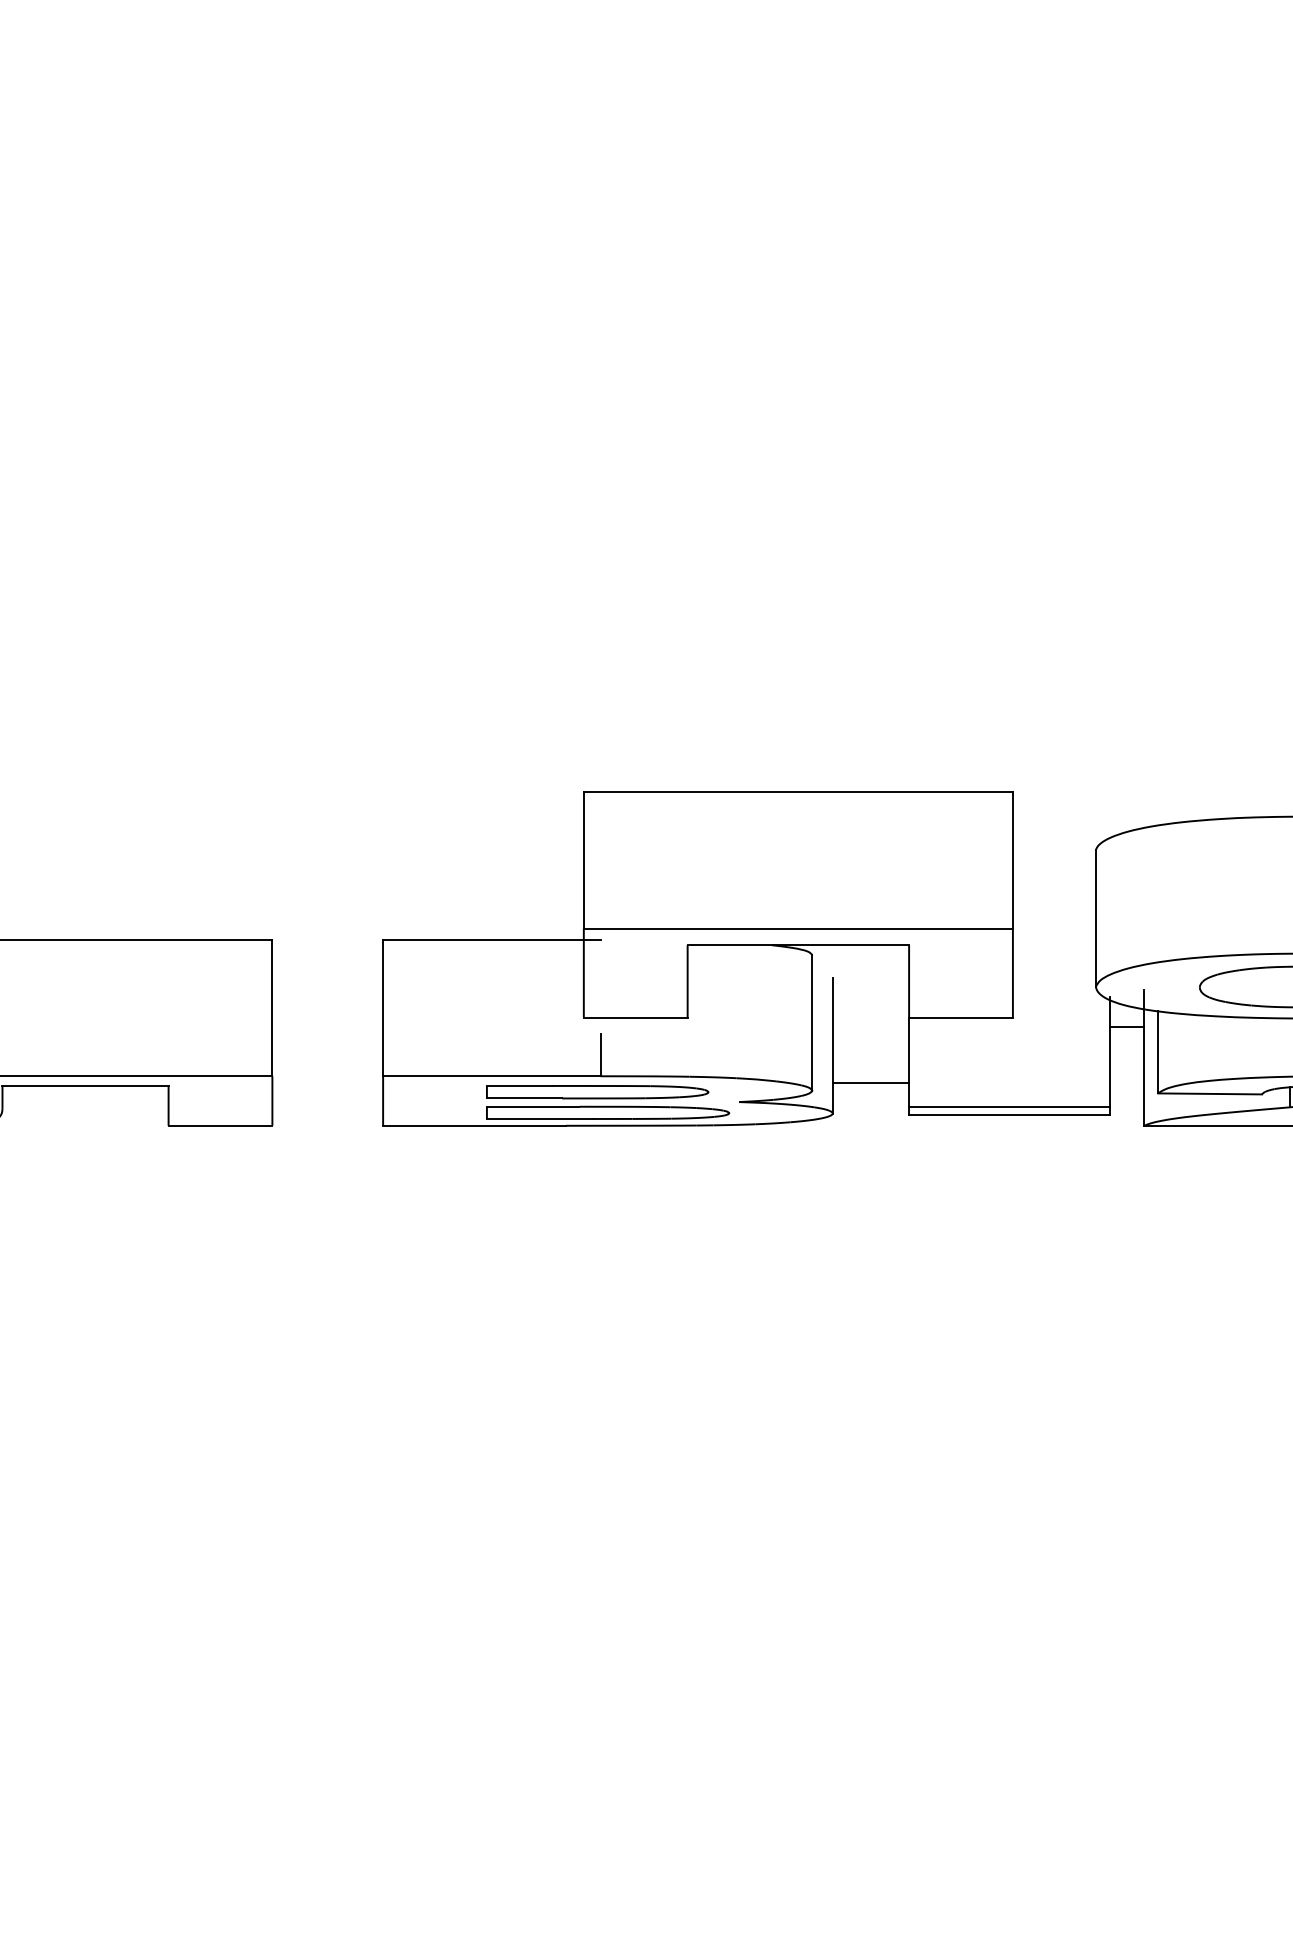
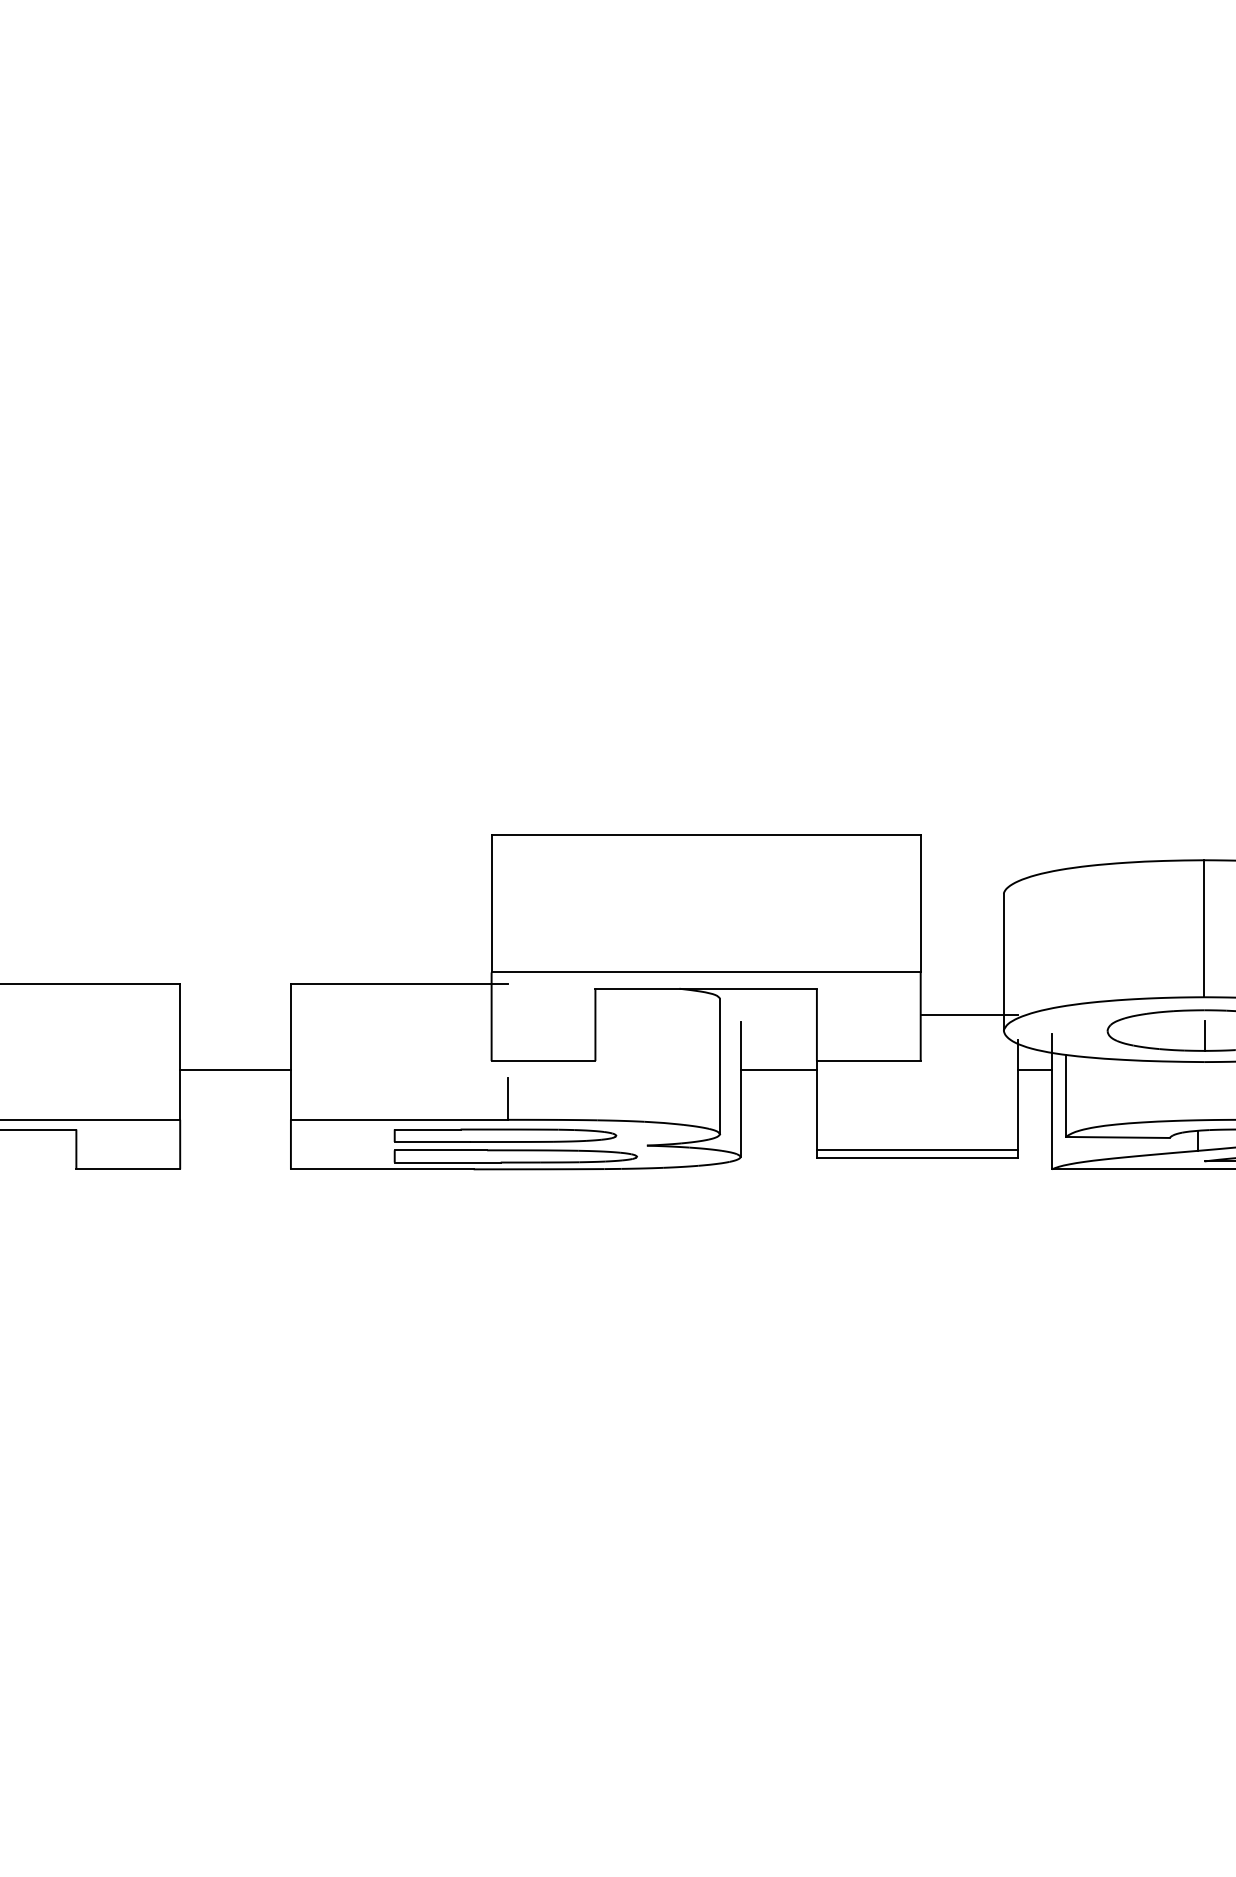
line: (1060, 971) -> (968, 1015), added
line: (327, 1026) -> (235, 1070), added
line: (870, 1082) -> (778, 1070), moved

